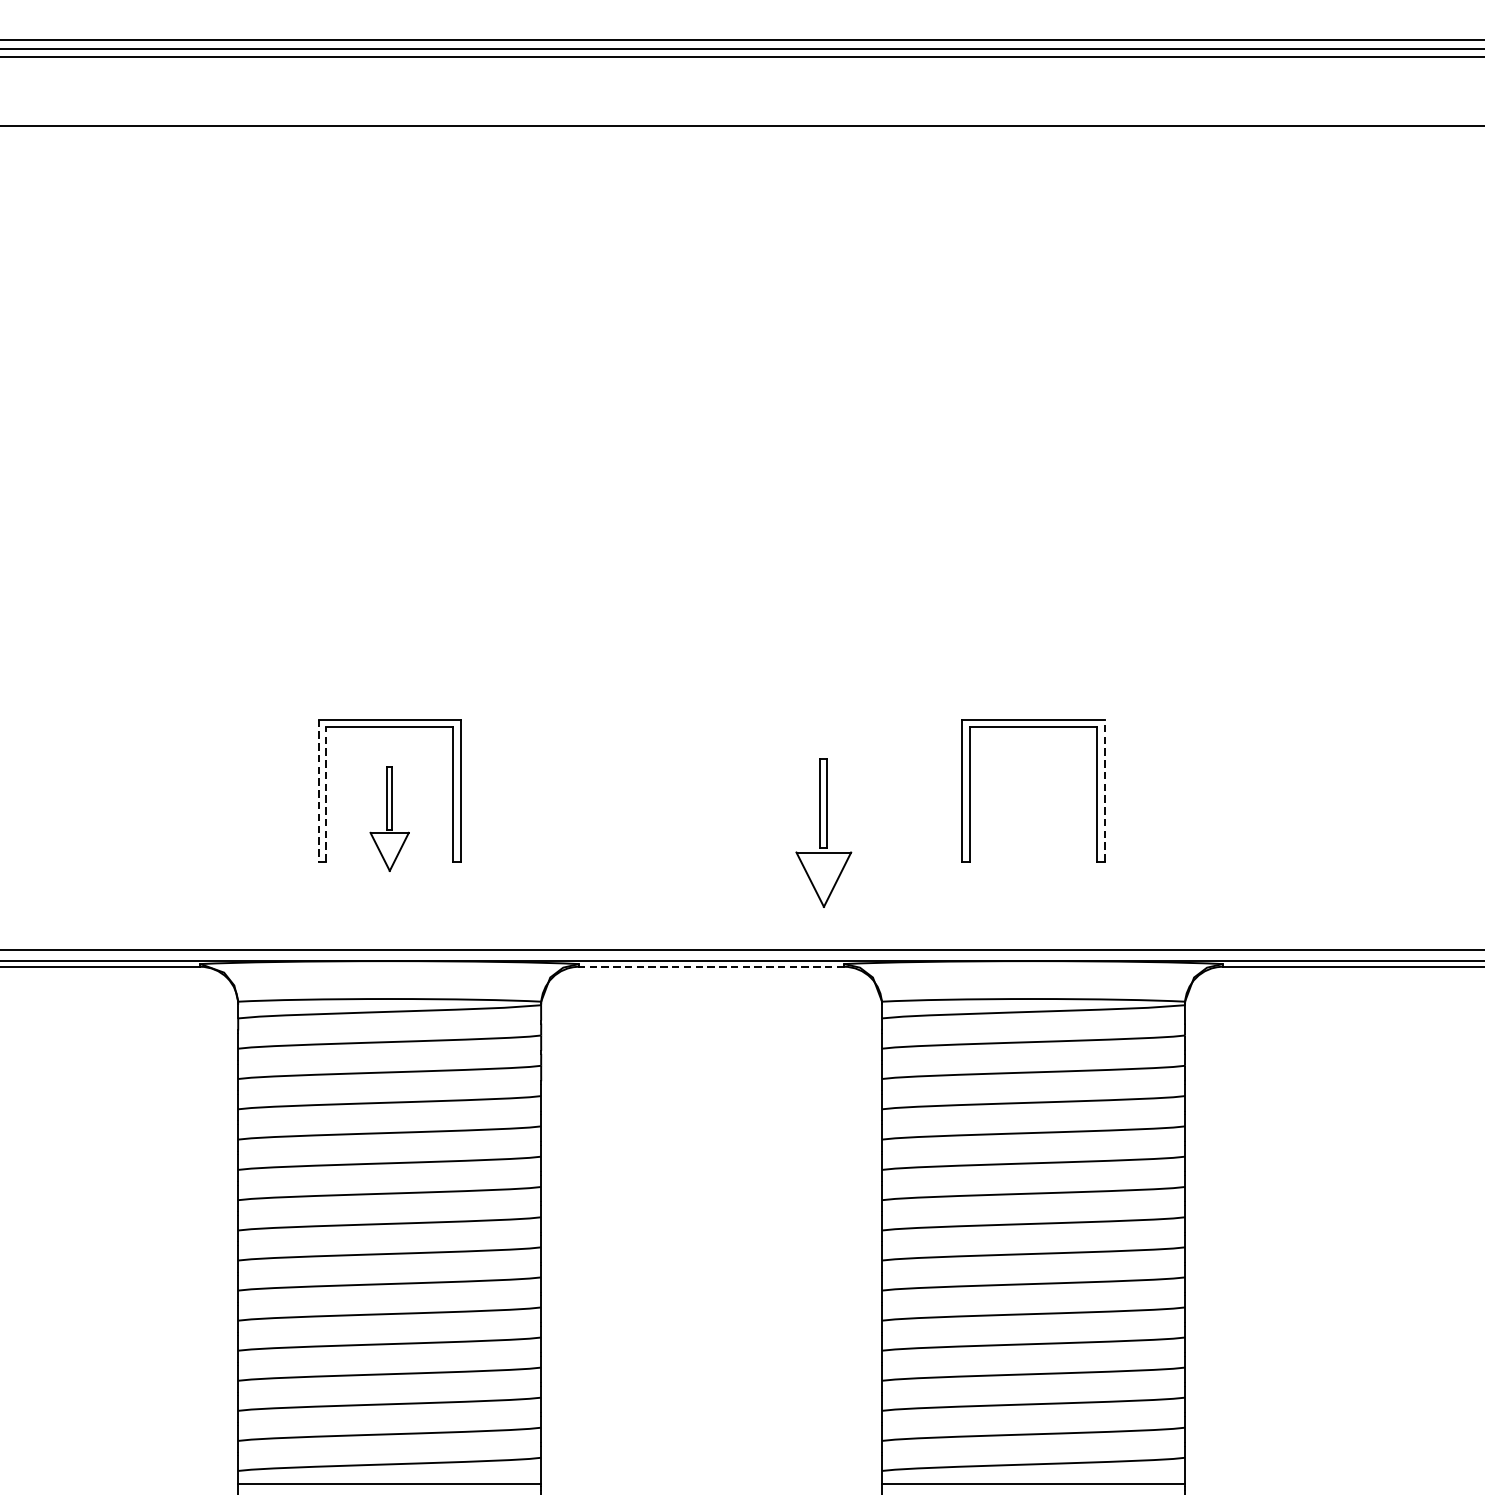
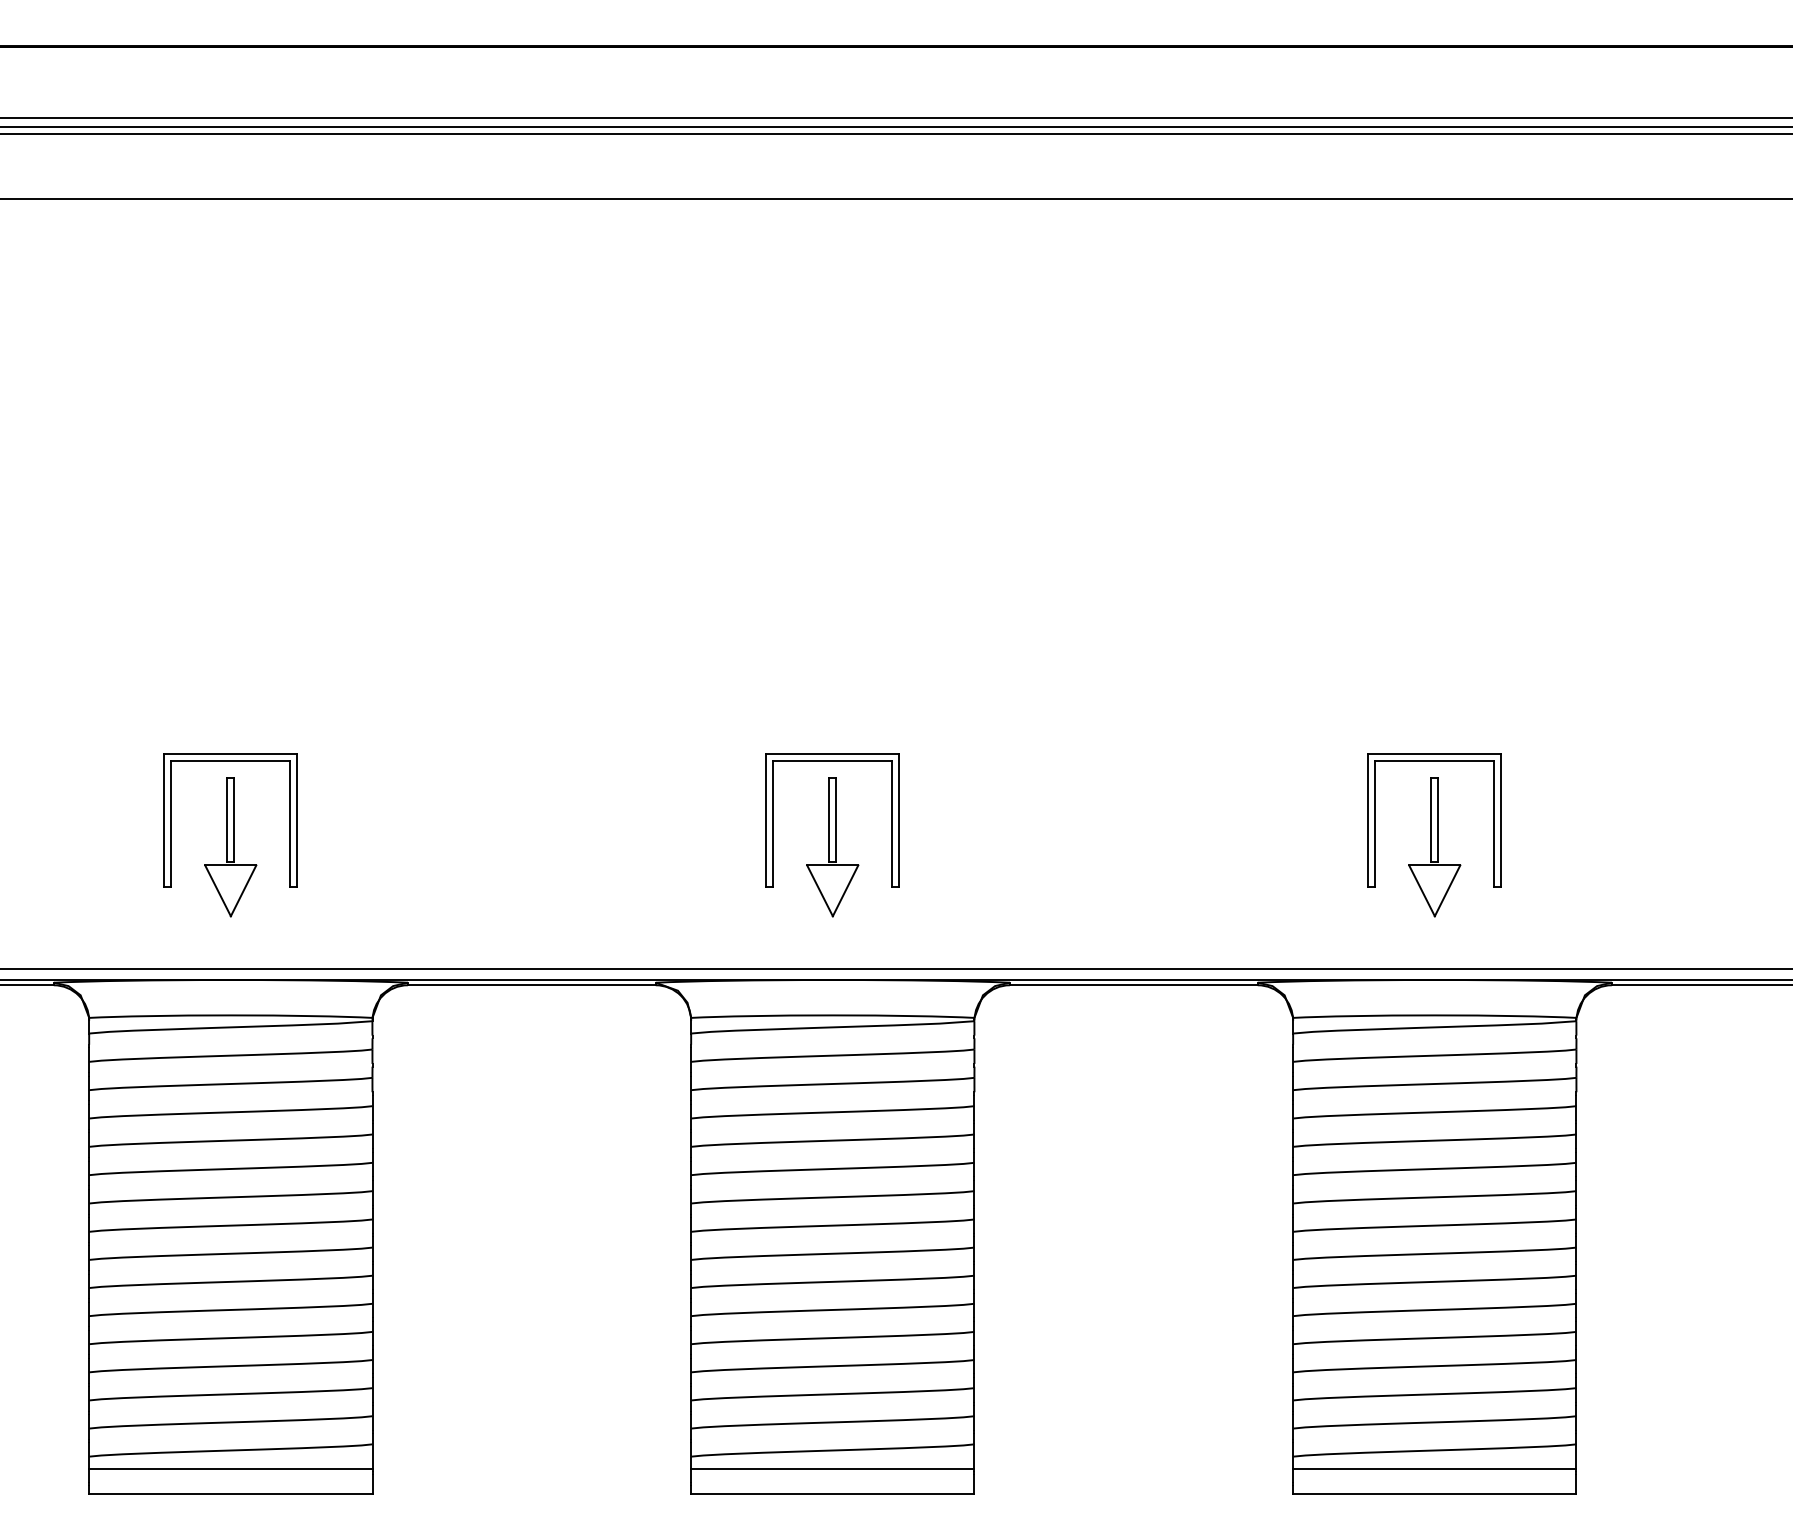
line: (1104, 790) -> (1501, 820), dashed -> solid
line: (318, 791) -> (766, 821), dashed -> solid
line: (326, 794) -> (773, 824), dashed -> solid
part: (389, 819) -> (832, 847), size x1.43
part: (823, 833) -> (1434, 847), moved
line: (711, 967) -> (1133, 985), dashed -> solid

